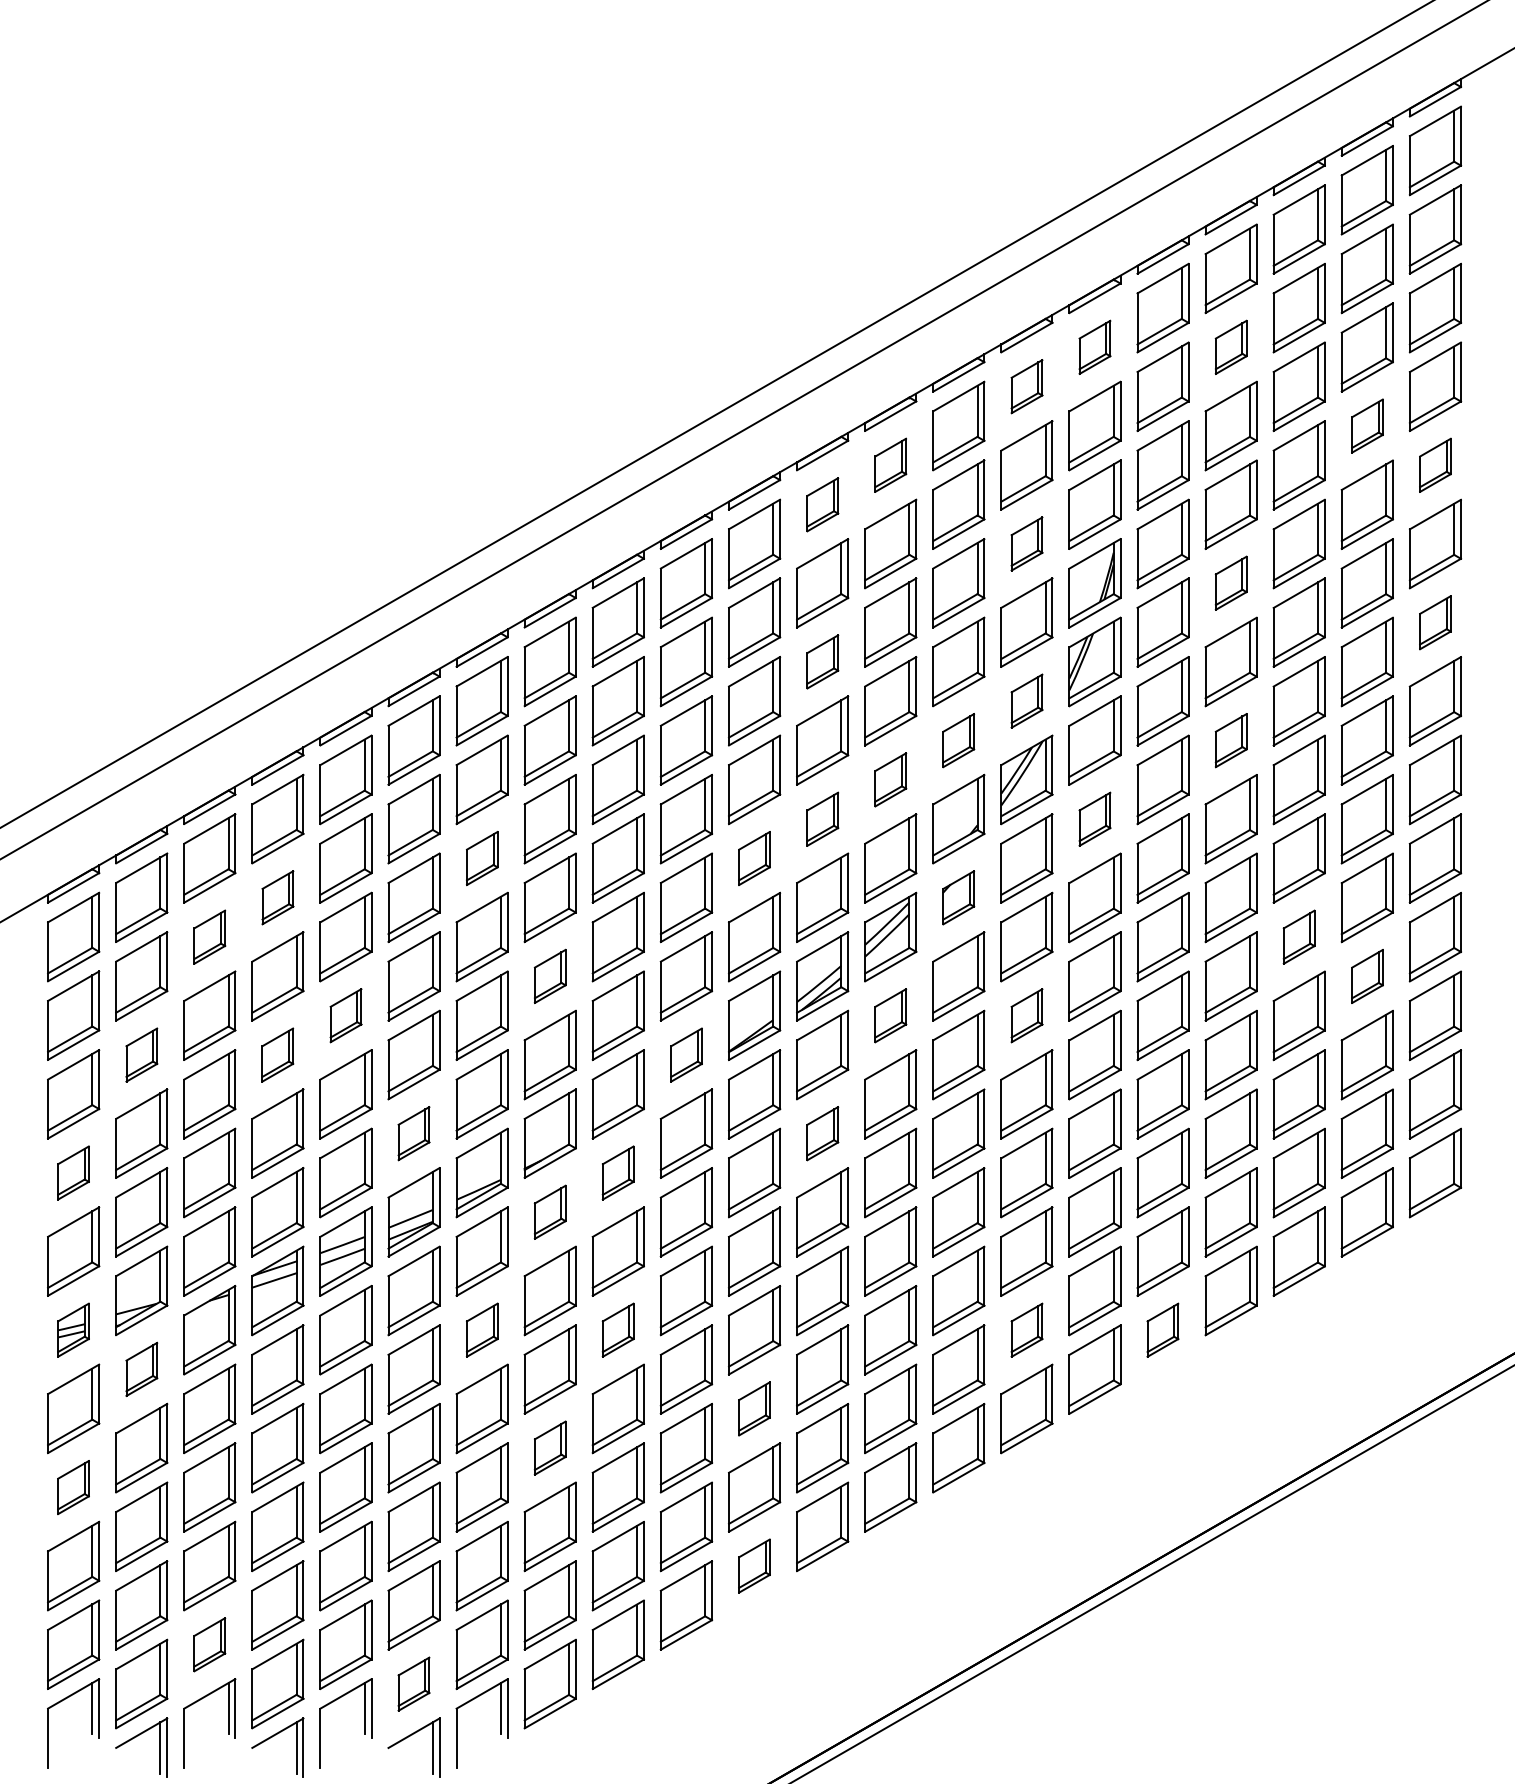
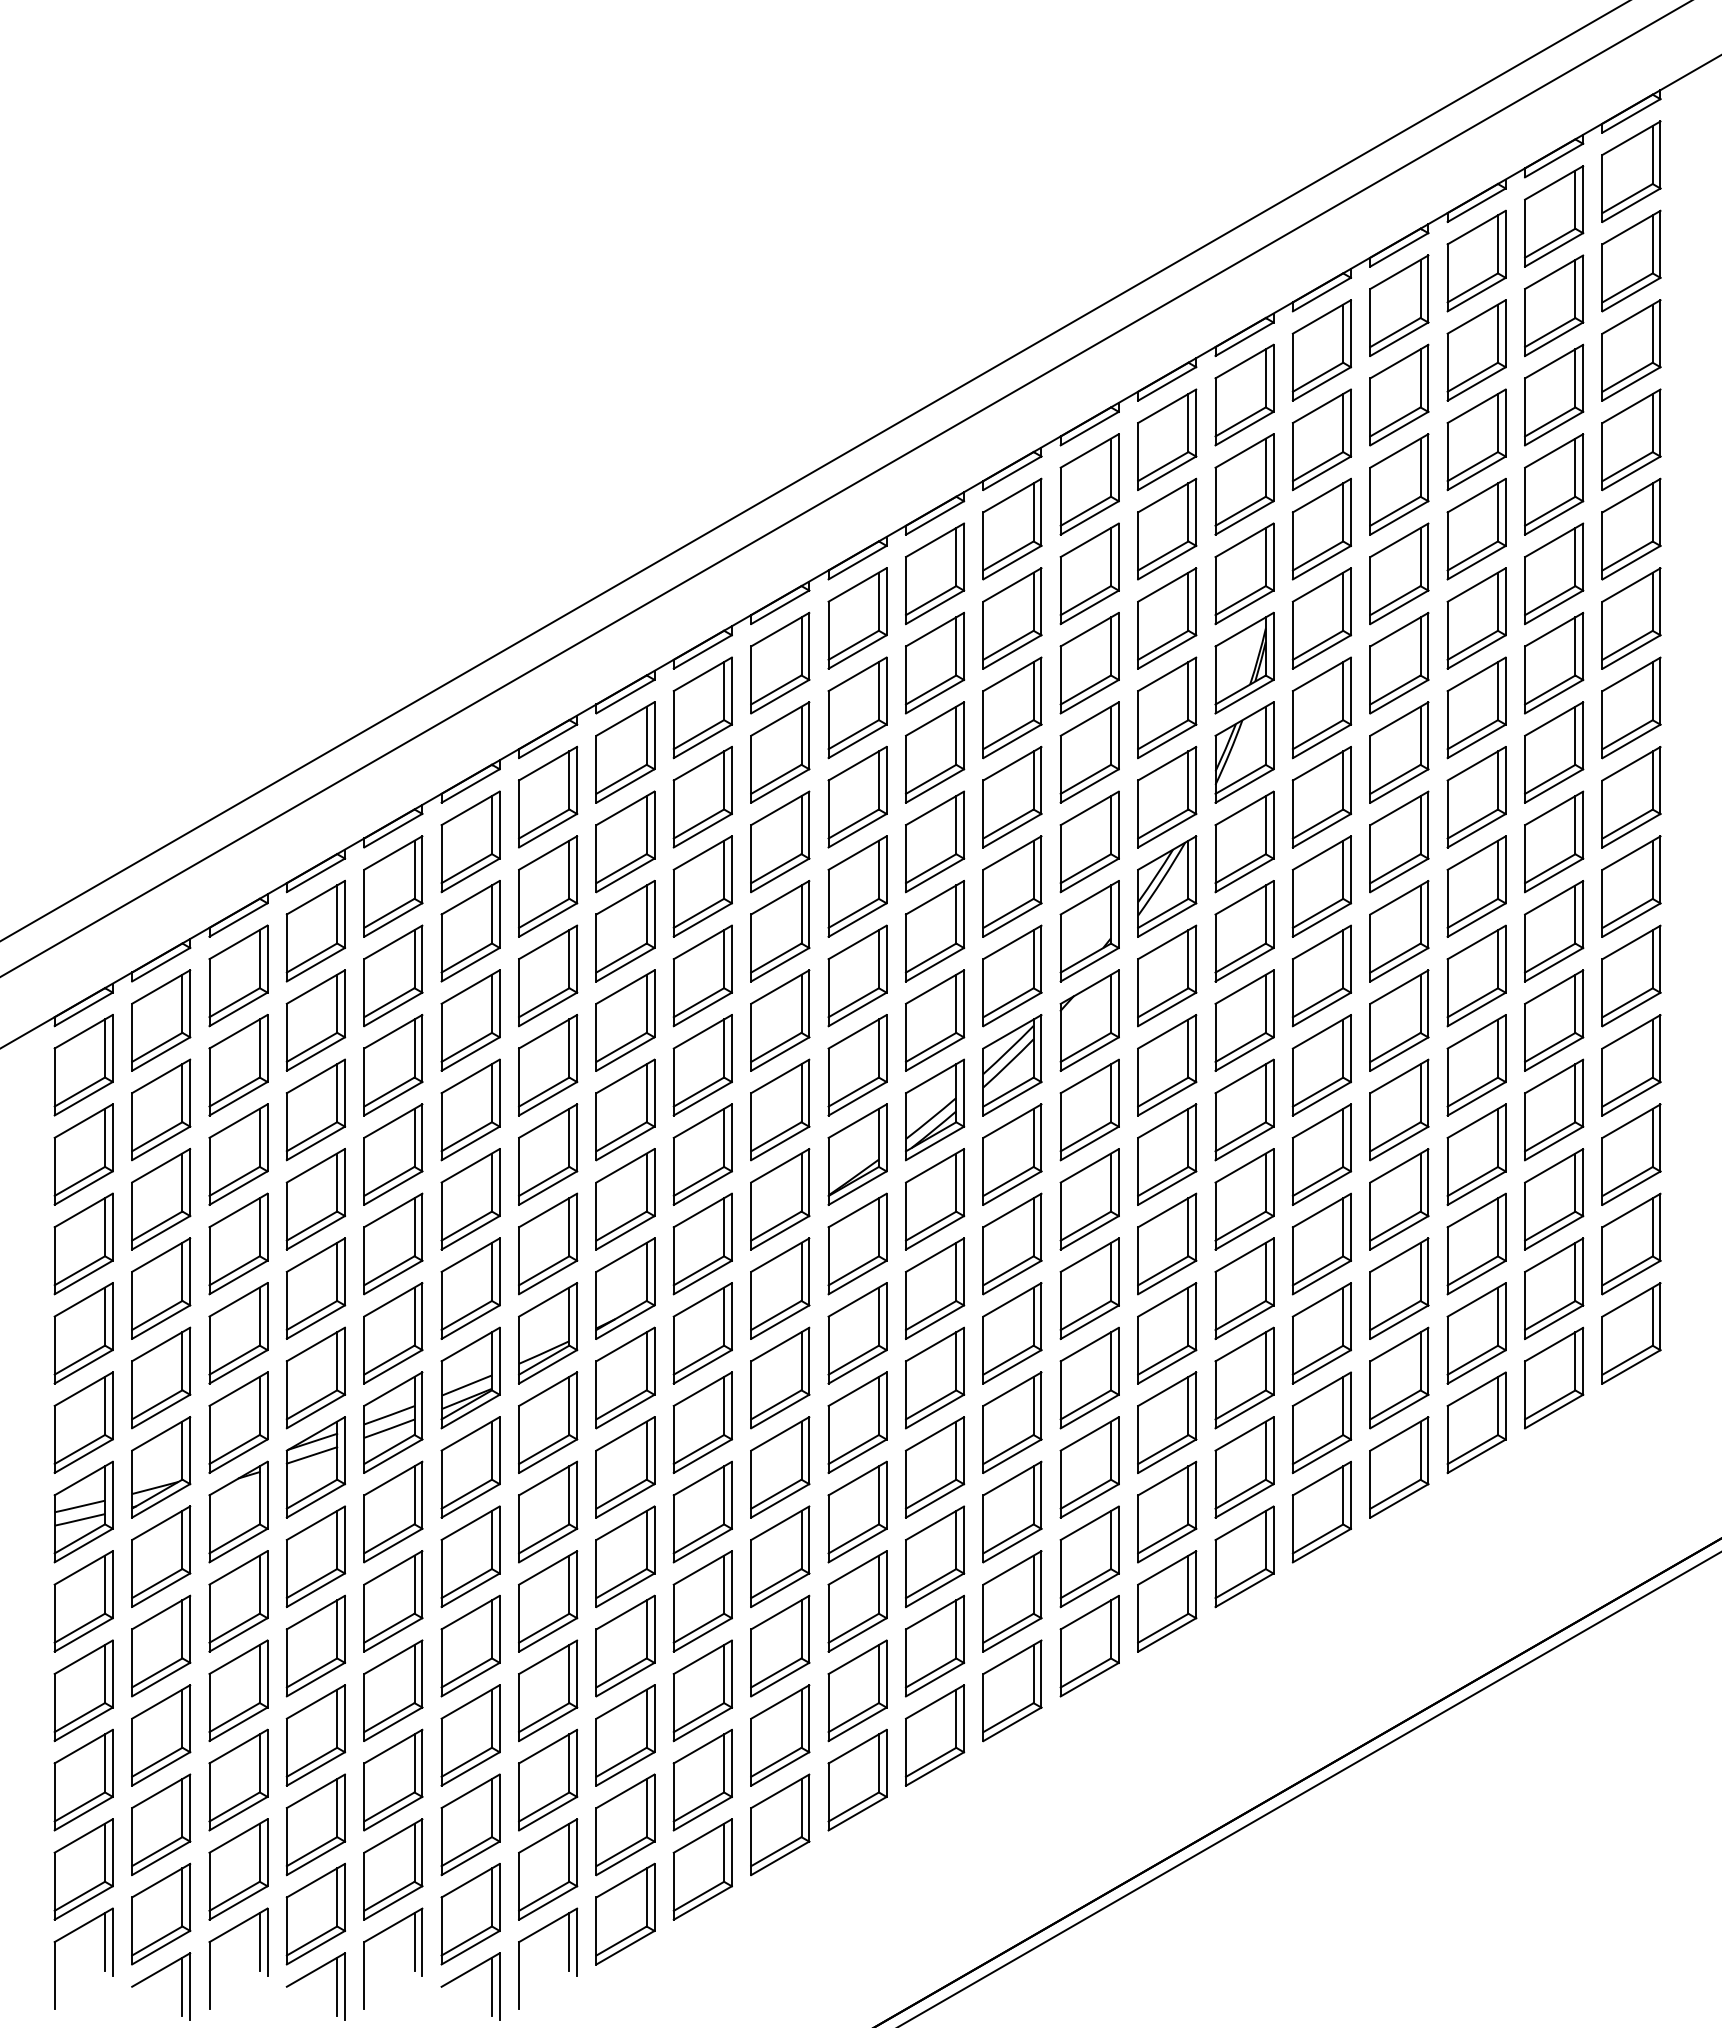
part: (1094, 346) -> (1244, 394), size x1.67
part: (1231, 346) -> (1399, 394), size x1.67
part: (1027, 386) -> (1167, 439), size x1.67
part: (1367, 426) -> (1554, 484), size x1.67
part: (890, 464) -> (1012, 528), size x1.67
part: (1435, 464) -> (1631, 528), size x1.67
part: (823, 504) -> (935, 573), size x1.67
part: (1027, 543) -> (1167, 618), size x1.67
part: (1231, 582) -> (1399, 662), size x1.67
part: (1435, 622) -> (1631, 707), size x1.67
part: (823, 661) -> (935, 752), size x1.67
part: (1027, 700) -> (1167, 796), size x1.67
part: (958, 740) -> (1089, 841), size x1.67
part: (1231, 740) -> (1399, 841), size x1.67
part: (890, 779) -> (1012, 886), size x1.67
part: (823, 819) -> (935, 931), size x1.67
part: (1094, 819) -> (1244, 931), size x1.67
part: (482, 858) -> (548, 975), size x1.67
part: (754, 858) -> (857, 975), size x1.67
part: (277, 897) -> (315, 1020), size x1.67
part: (958, 897) -> (1089, 1020), size x1.67
part: (209, 937) -> (238, 1065), size x1.67
part: (1299, 937) -> (1476, 1065), size x1.67
part: (550, 976) -> (625, 1109), size x1.67
part: (1367, 976) -> (1554, 1109), size x1.67
part: (346, 1015) -> (393, 1154), size x1.67
part: (890, 1015) -> (1012, 1154), size x1.67
part: (1027, 1015) -> (1167, 1154), size x1.67
part: (142, 1055) -> (161, 1199), size x1.67
part: (277, 1055) -> (315, 1199), size x1.67
part: (686, 1055) -> (780, 1199), size x1.67
part: (413, 1133) -> (470, 1288), size x1.67
part: (823, 1133) -> (935, 1288), size x1.67
part: (73, 1173) -> (83, 1333), size x1.67
part: (618, 1173) -> (702, 1333), size x1.67
part: (550, 1211) -> (625, 1377), size x1.67
part: (73, 1329) -> (83, 1511), size x1.67
part: (482, 1329) -> (548, 1511), size x1.67
part: (618, 1329) -> (702, 1511), size x1.67
part: (1027, 1329) -> (1167, 1511), size x1.67
part: (1162, 1329) -> (1321, 1511), size x1.67
part: (142, 1369) -> (161, 1556), size x1.67
part: (754, 1408) -> (857, 1601), size x1.67
part: (550, 1447) -> (625, 1645), size x1.67
part: (73, 1487) -> (83, 1690), size x1.67
part: (754, 1565) -> (857, 1779), size x1.67
part: (209, 1644) -> (238, 1869), size x1.67
part: (413, 1684) -> (470, 1914), size x1.67

